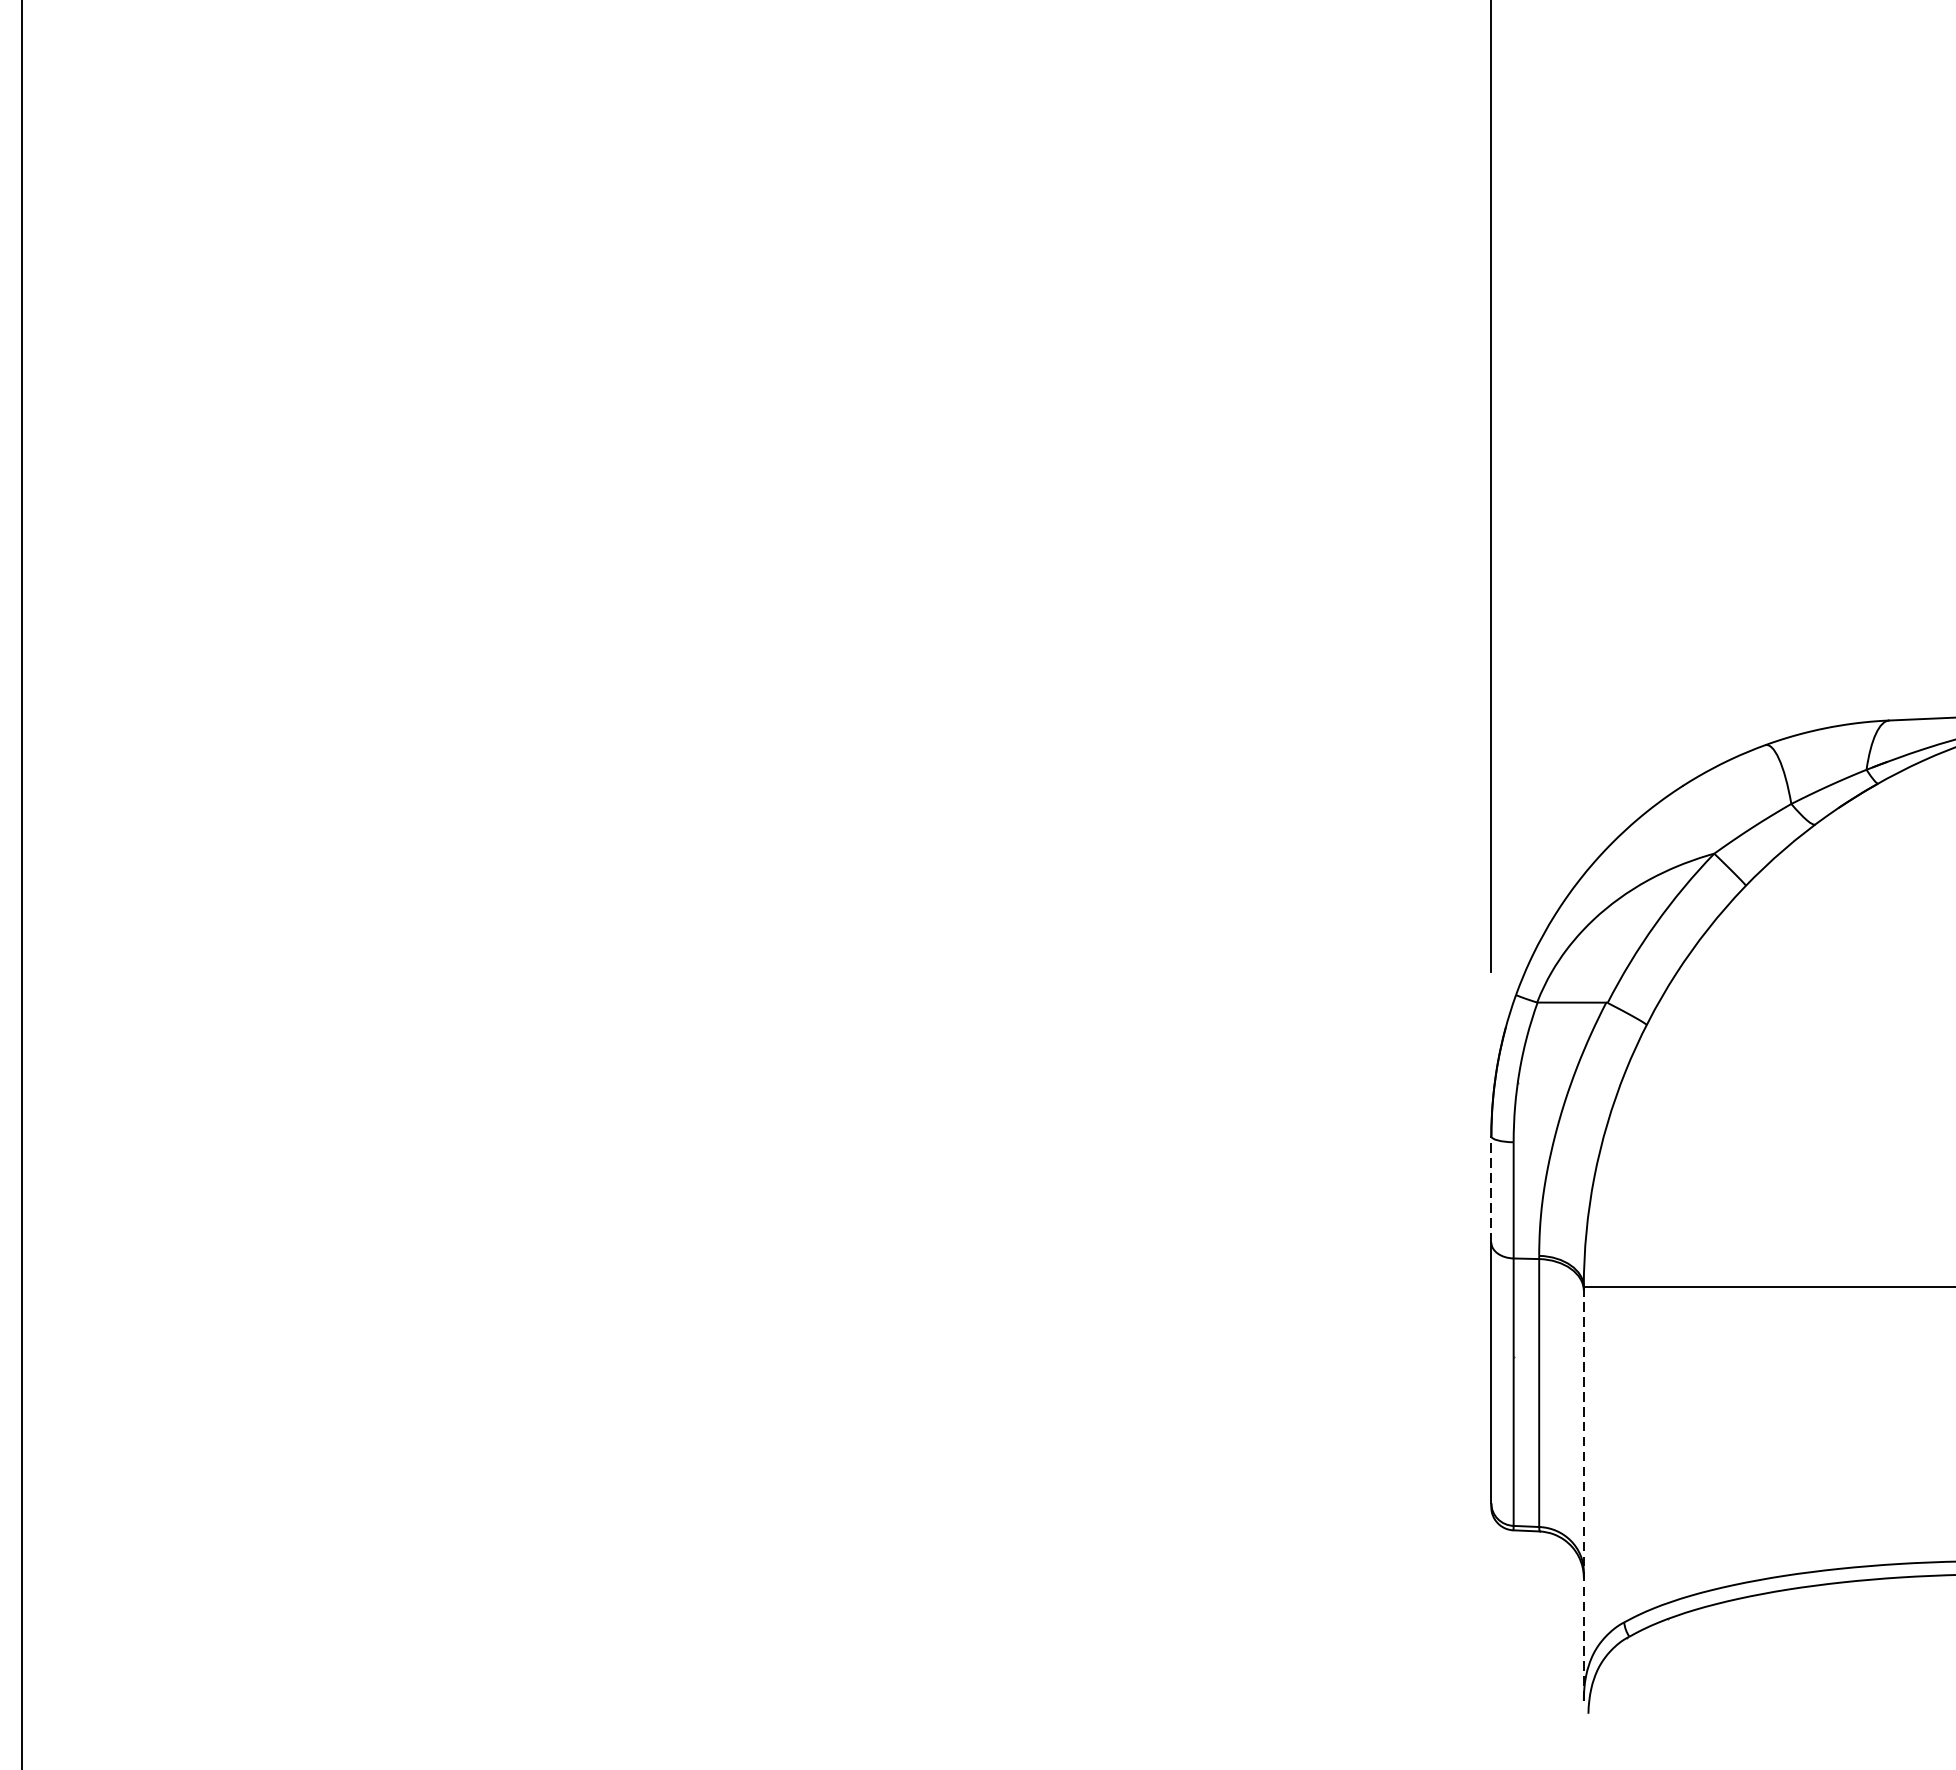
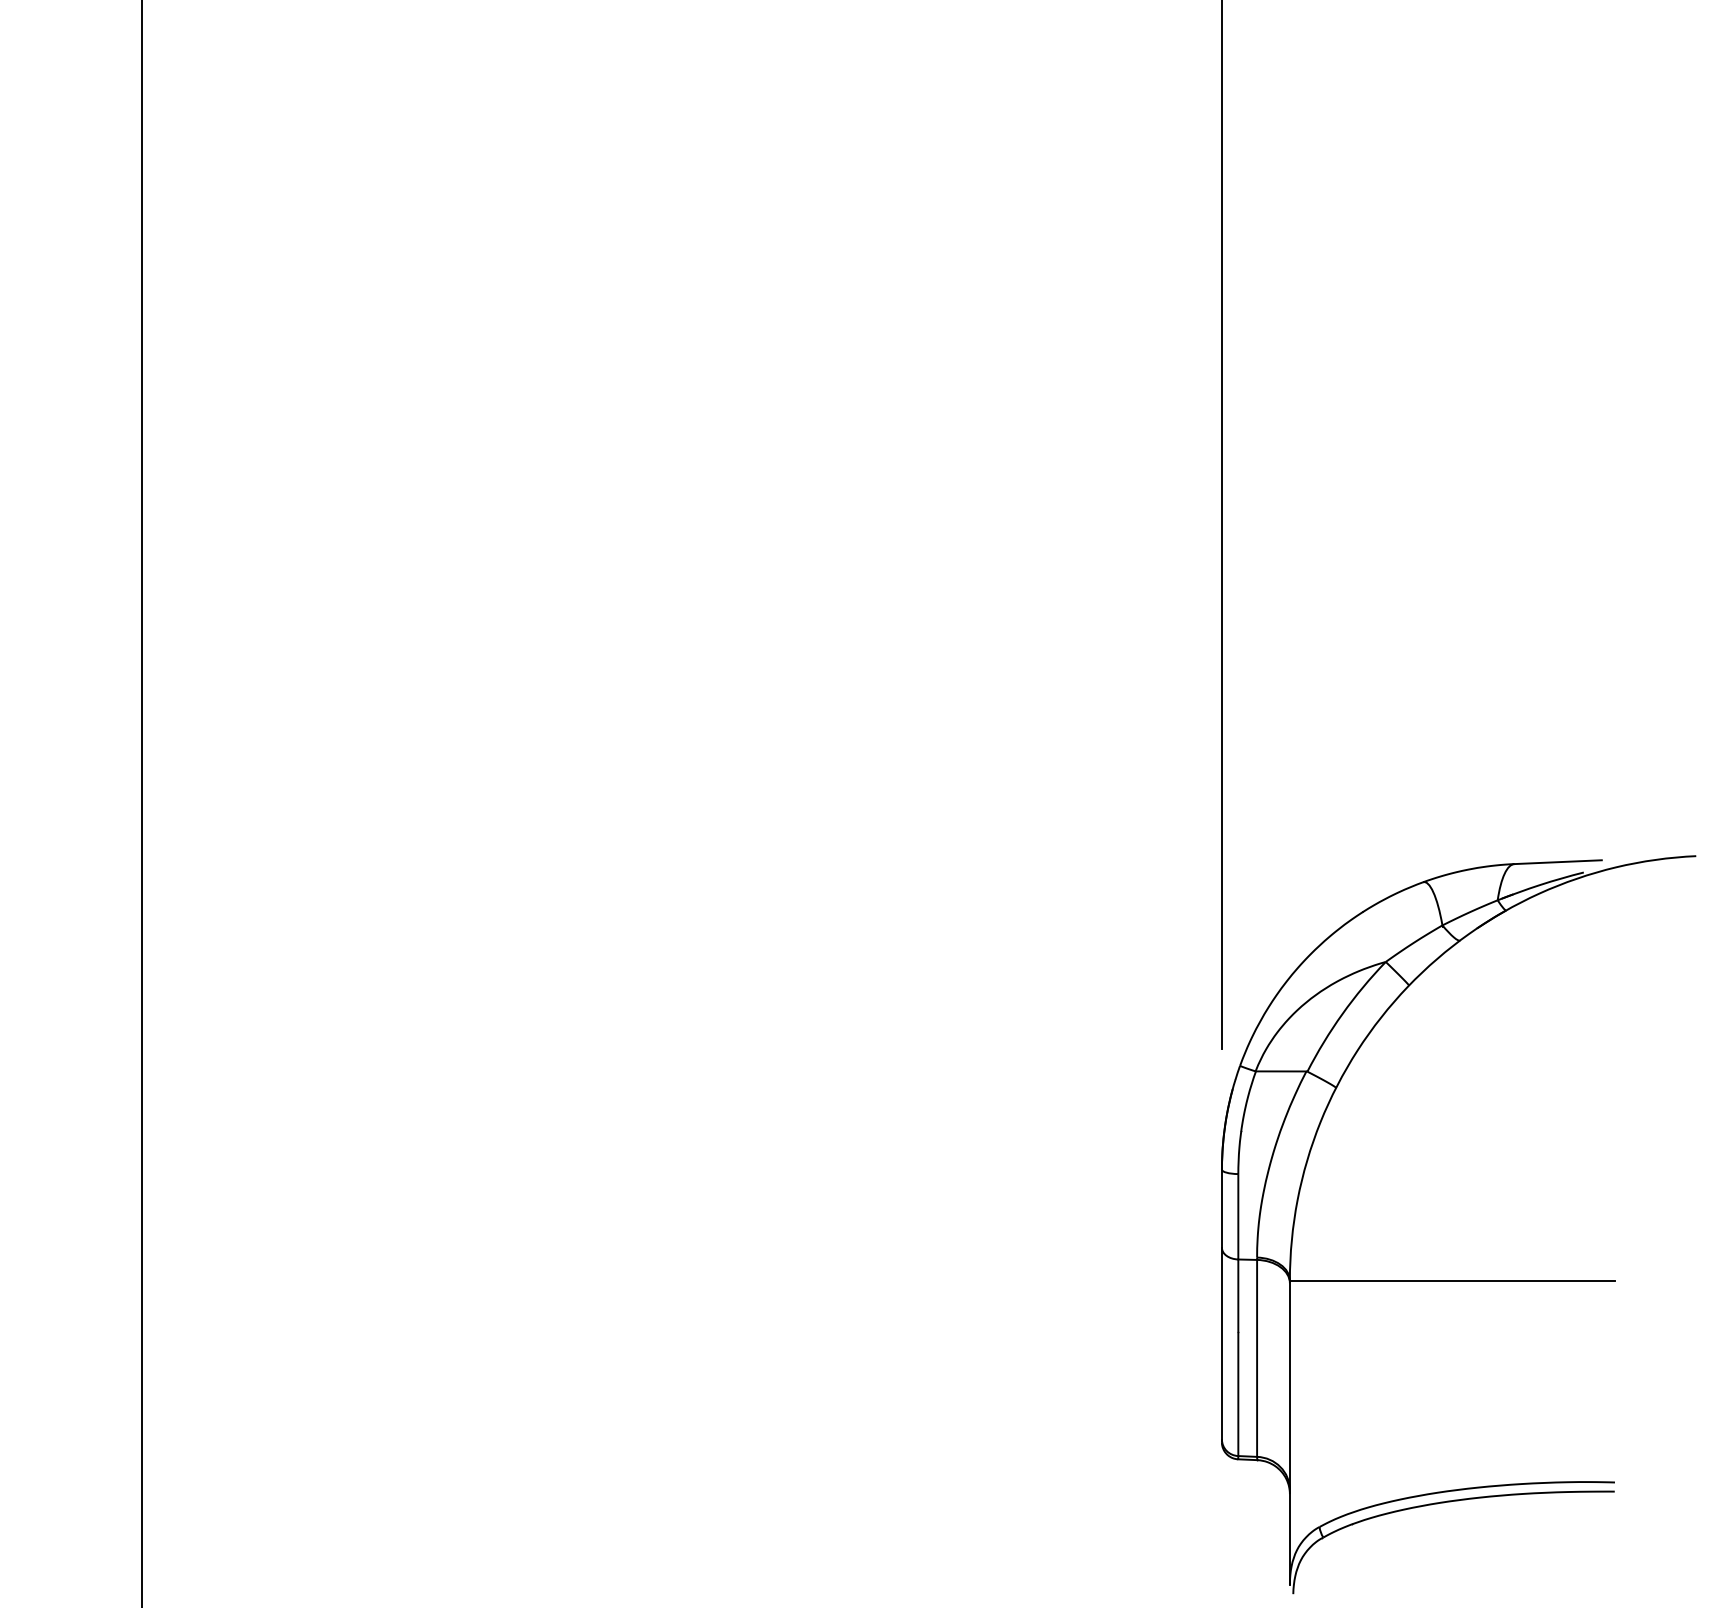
line: (1490, 1189) -> (1221, 1208), dashed -> solid
line: (1583, 1493) -> (1289, 1432), dashed -> solid

